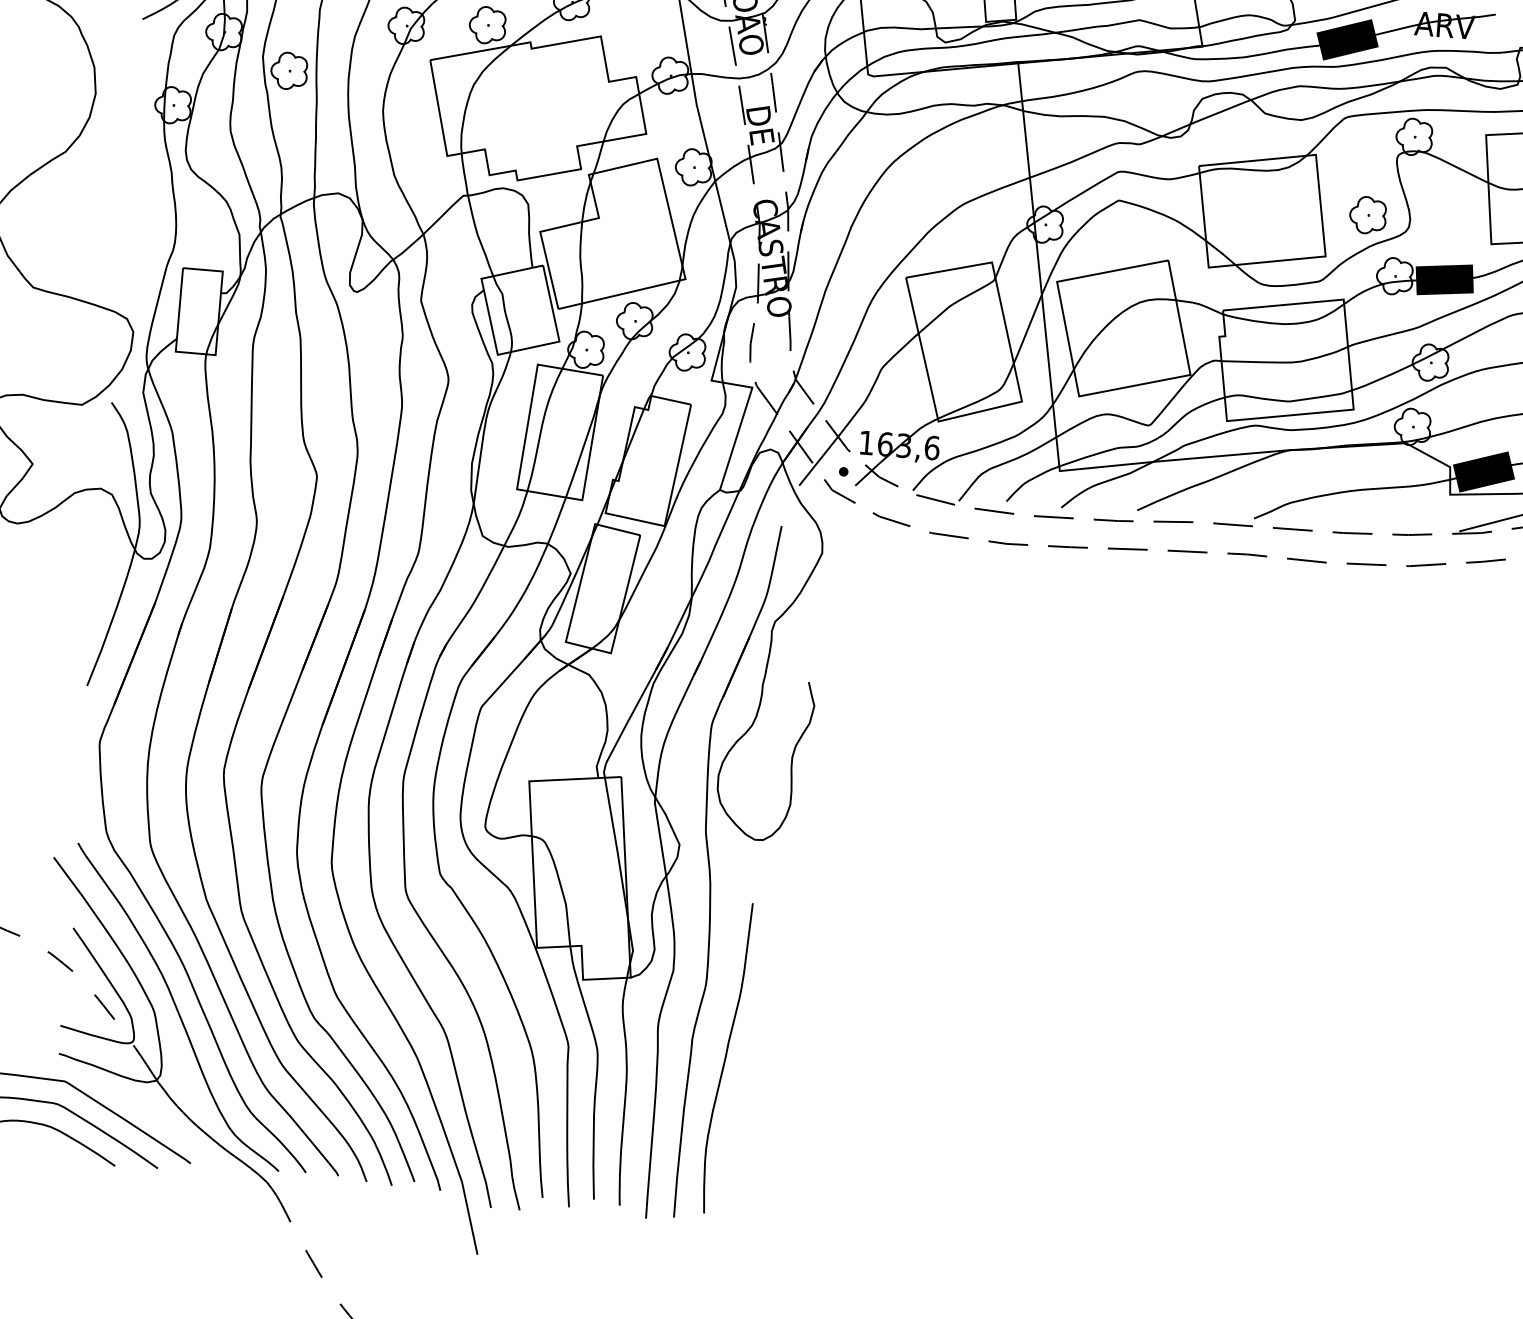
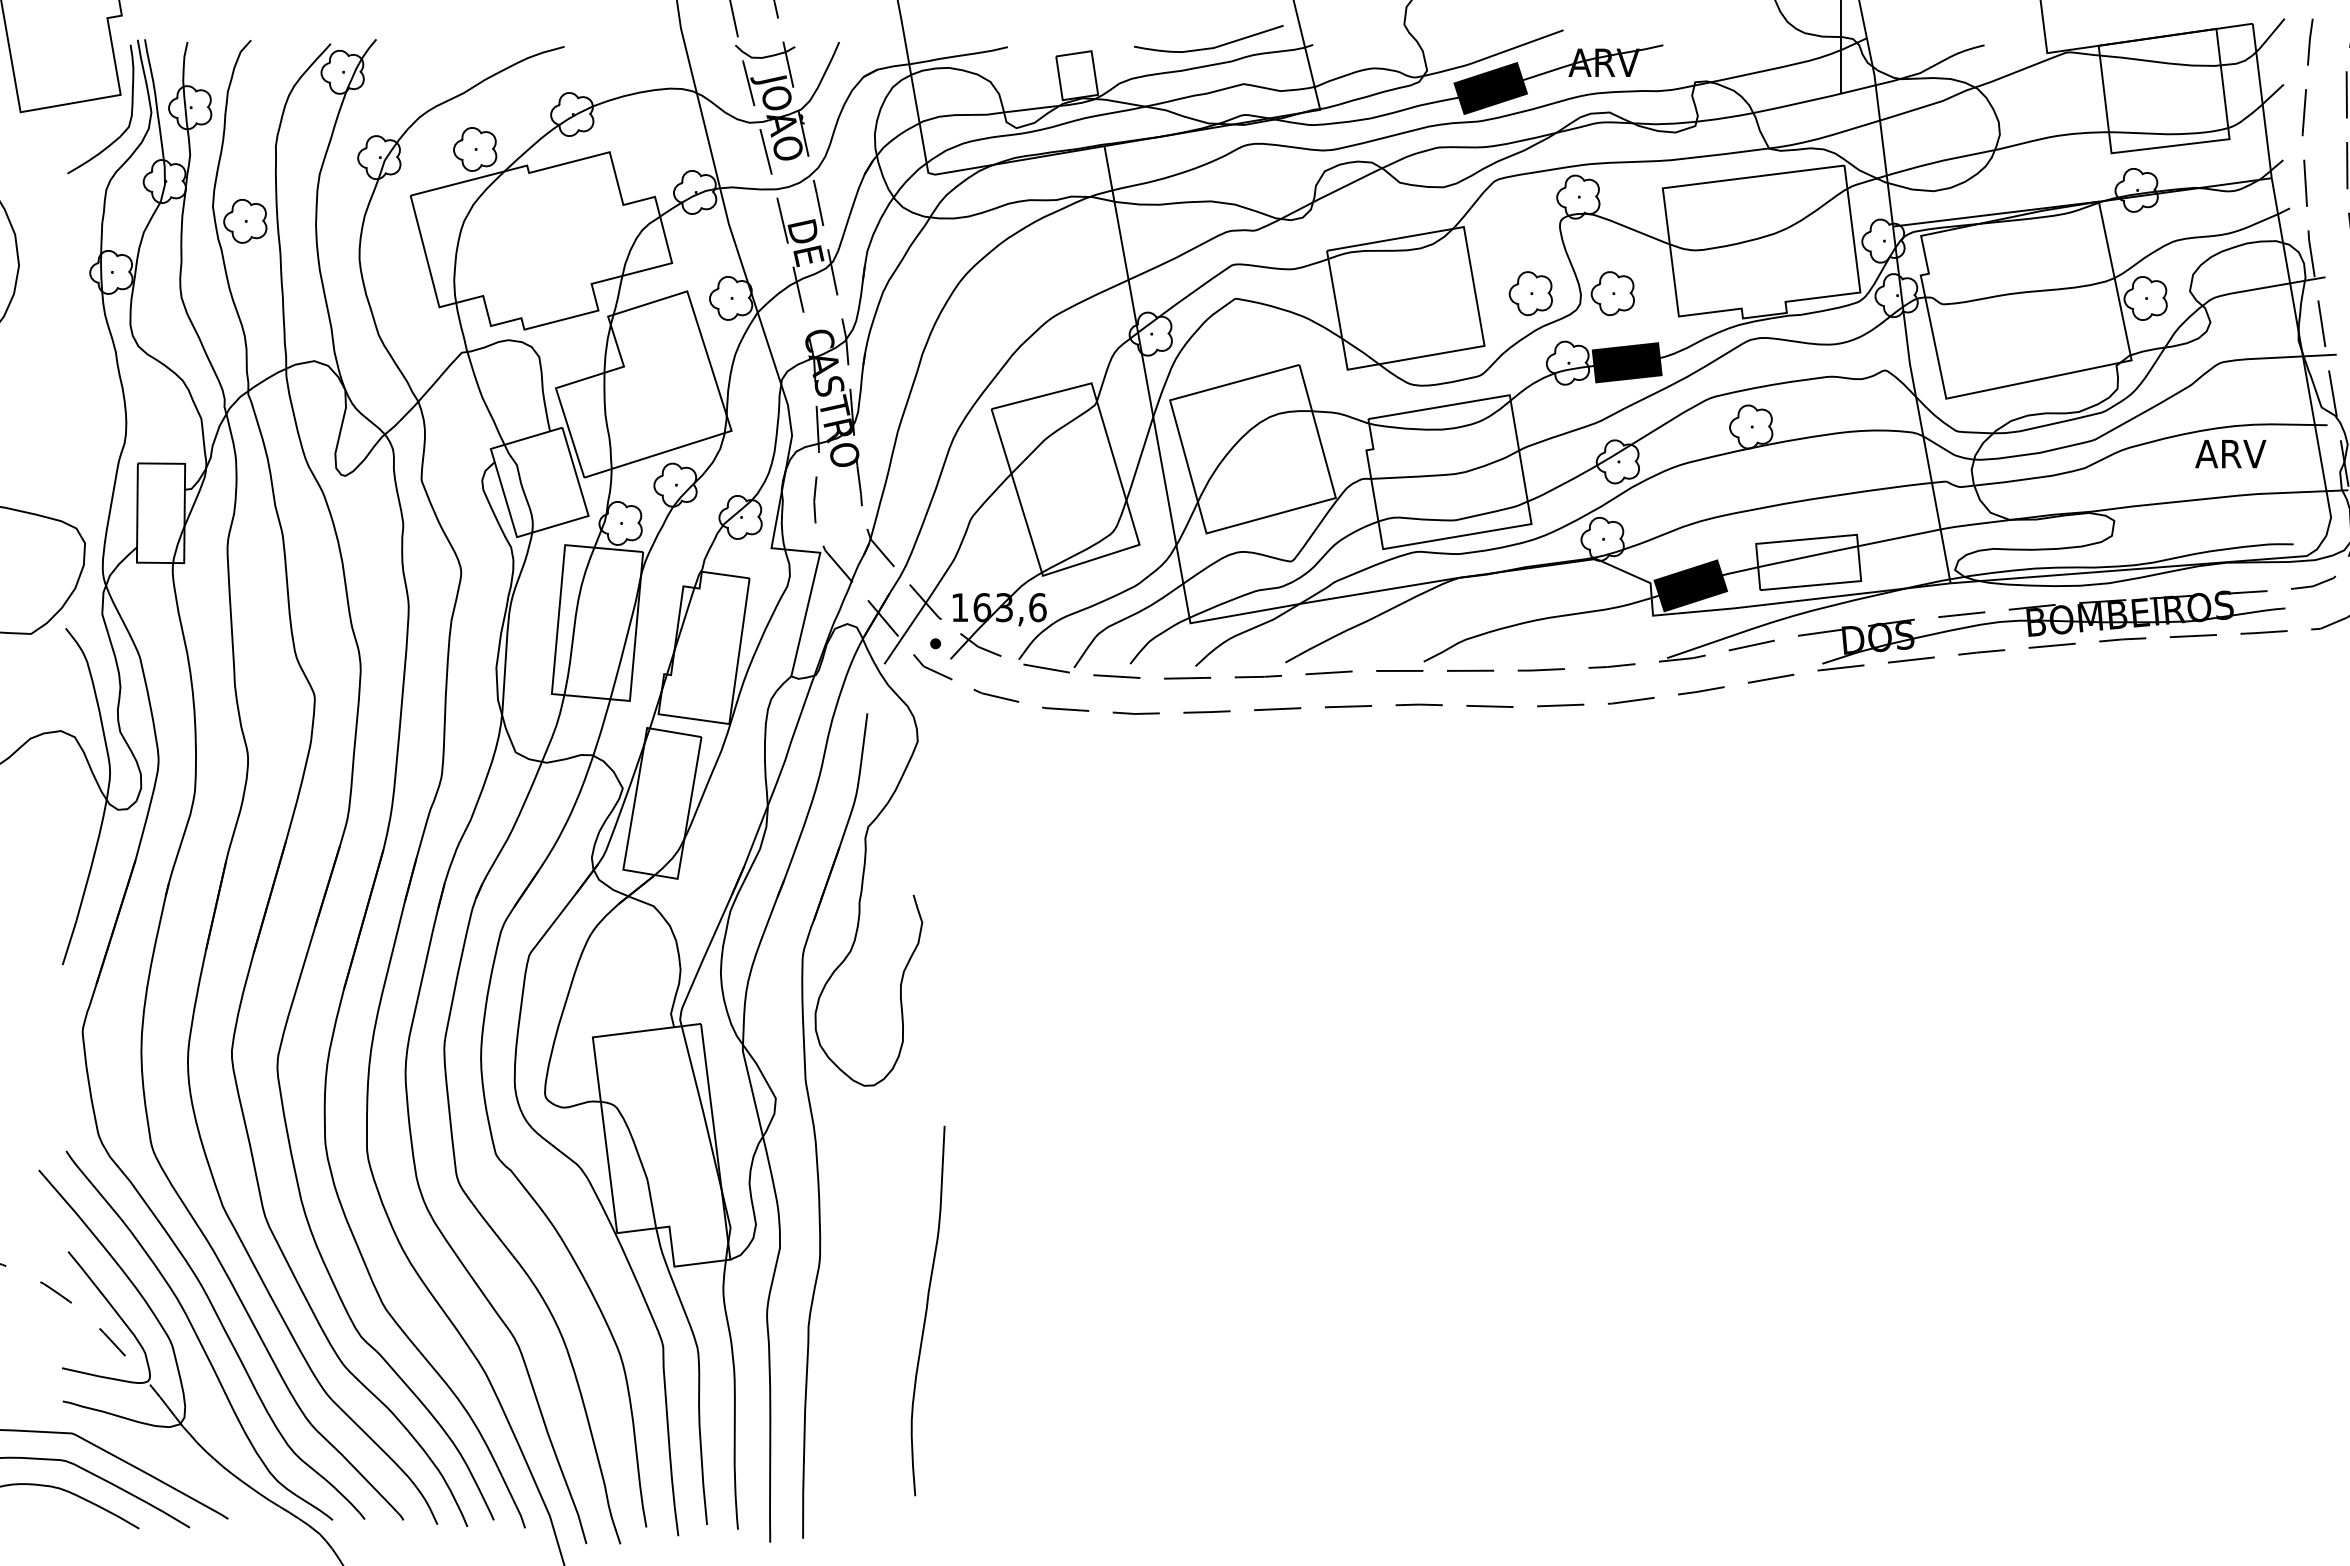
part: (1436, 220) -> (1612, 293), added
curve: (726, 1057) -> (927, 1310), moved

